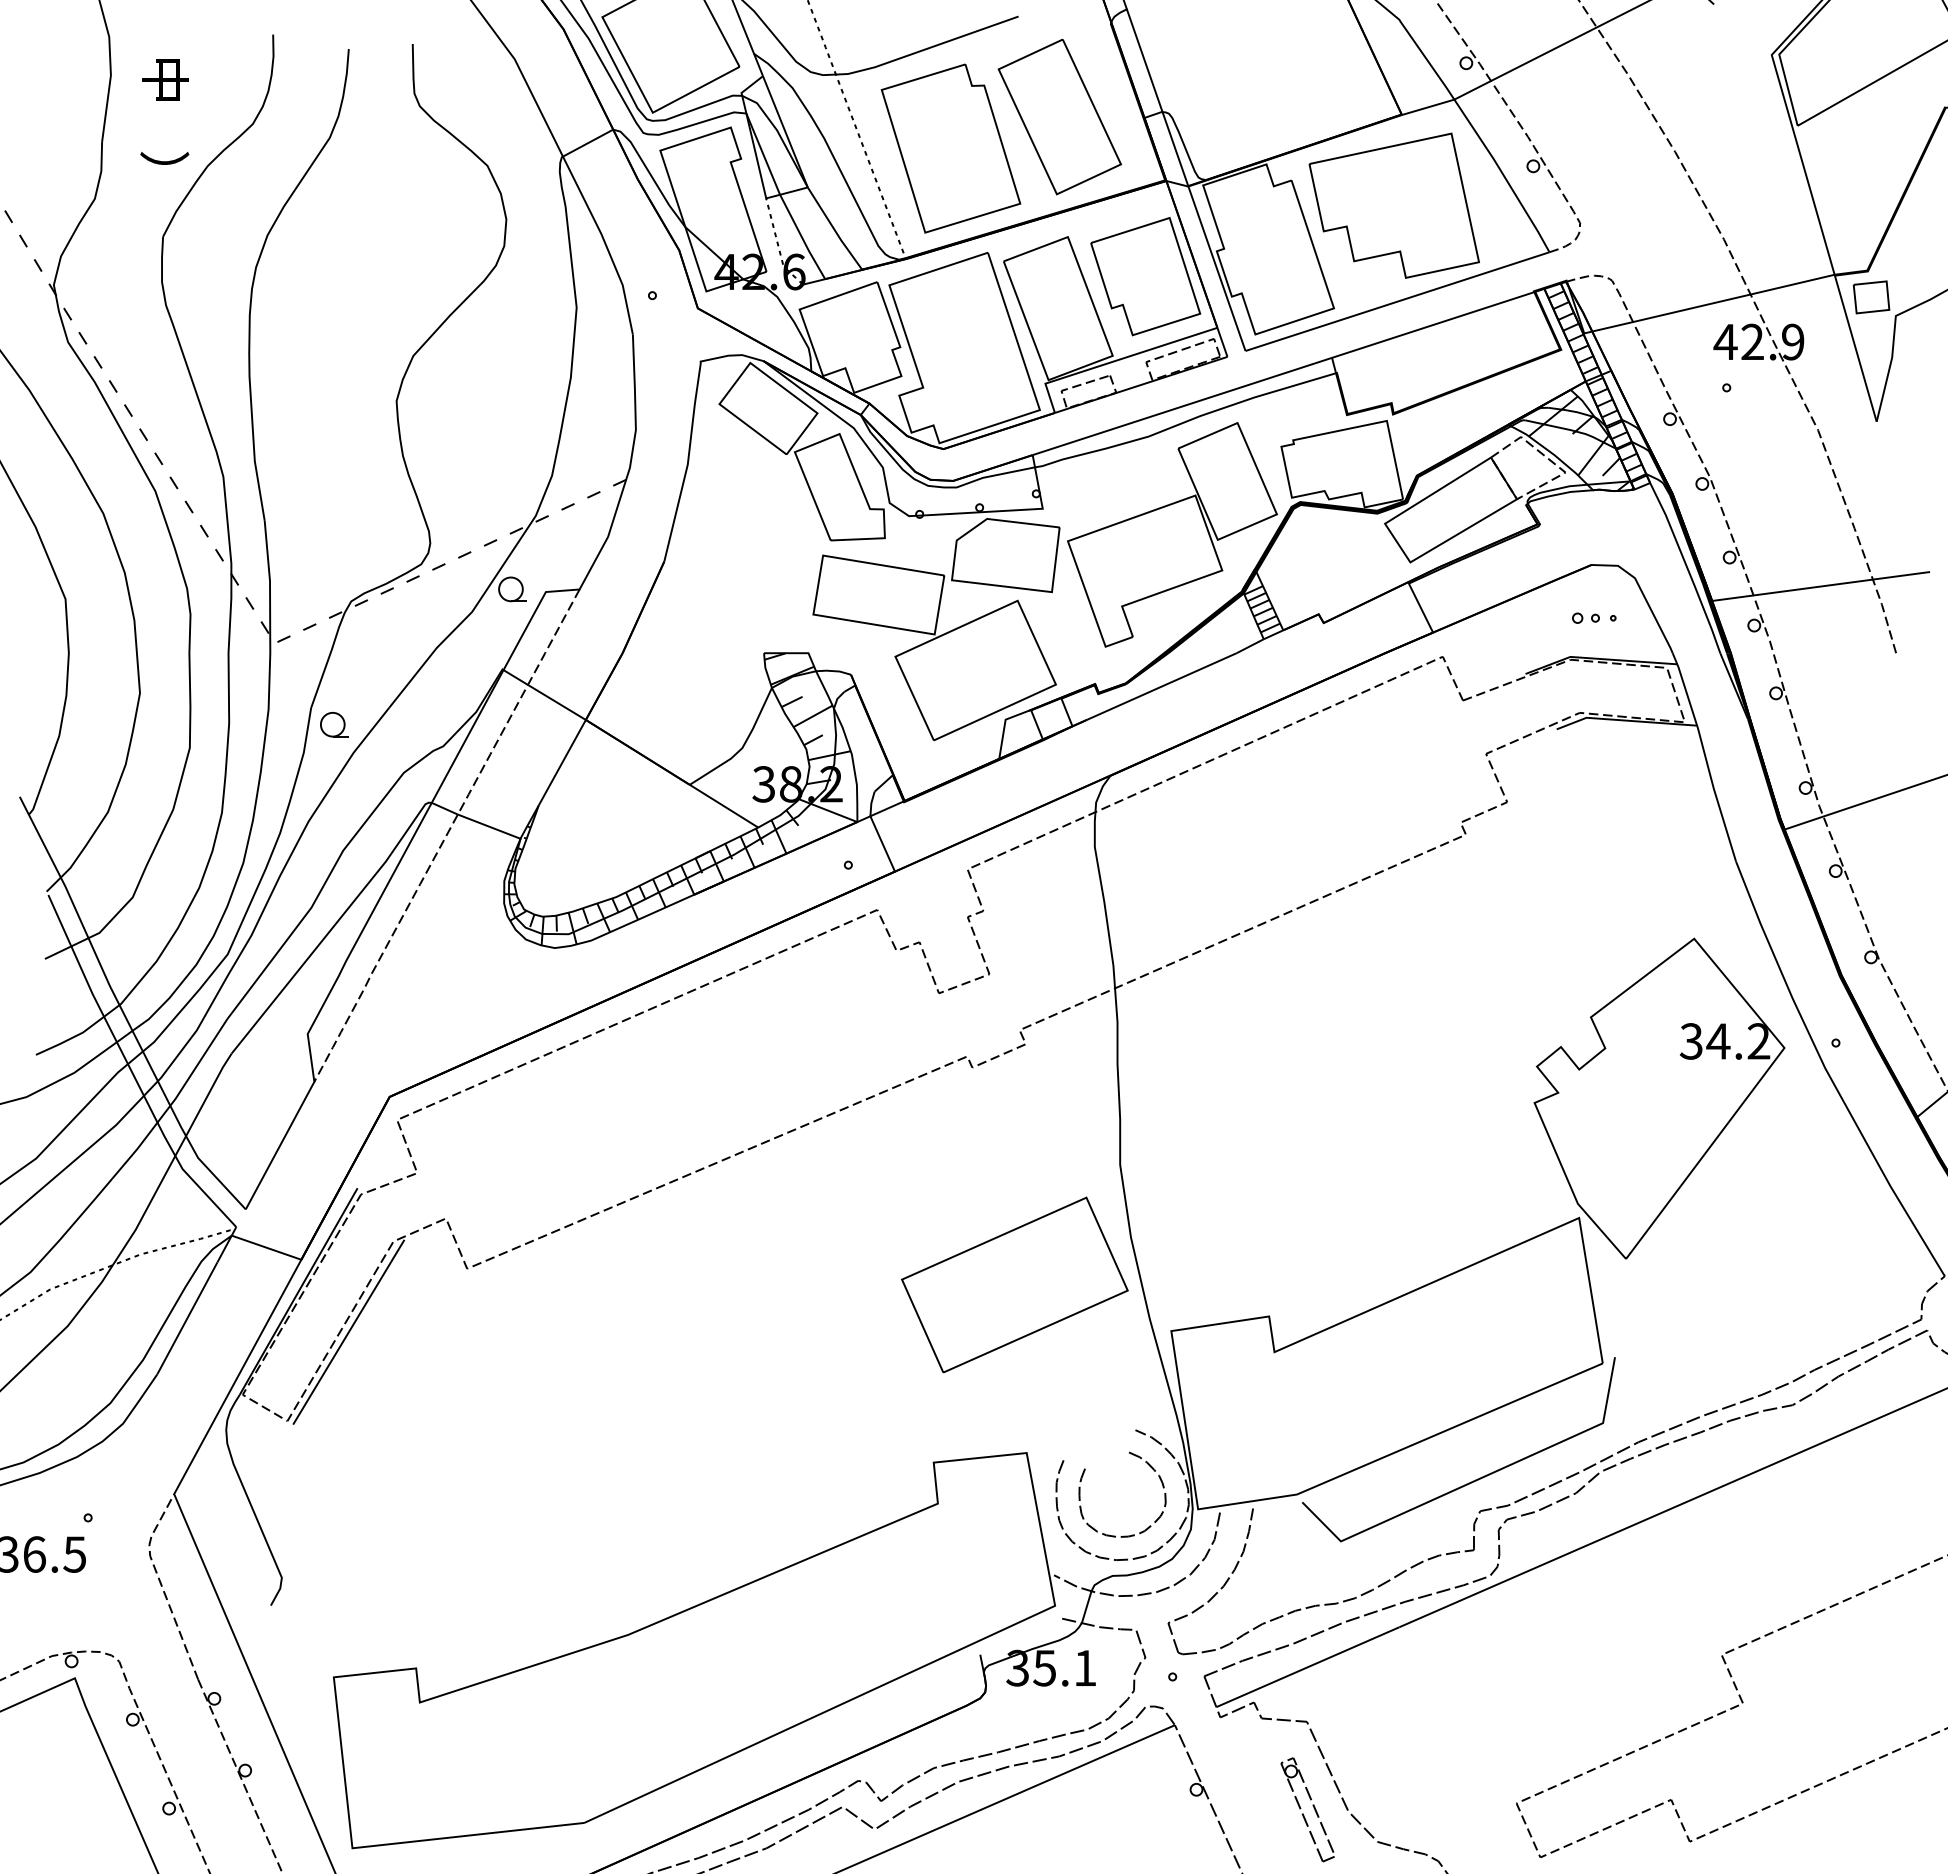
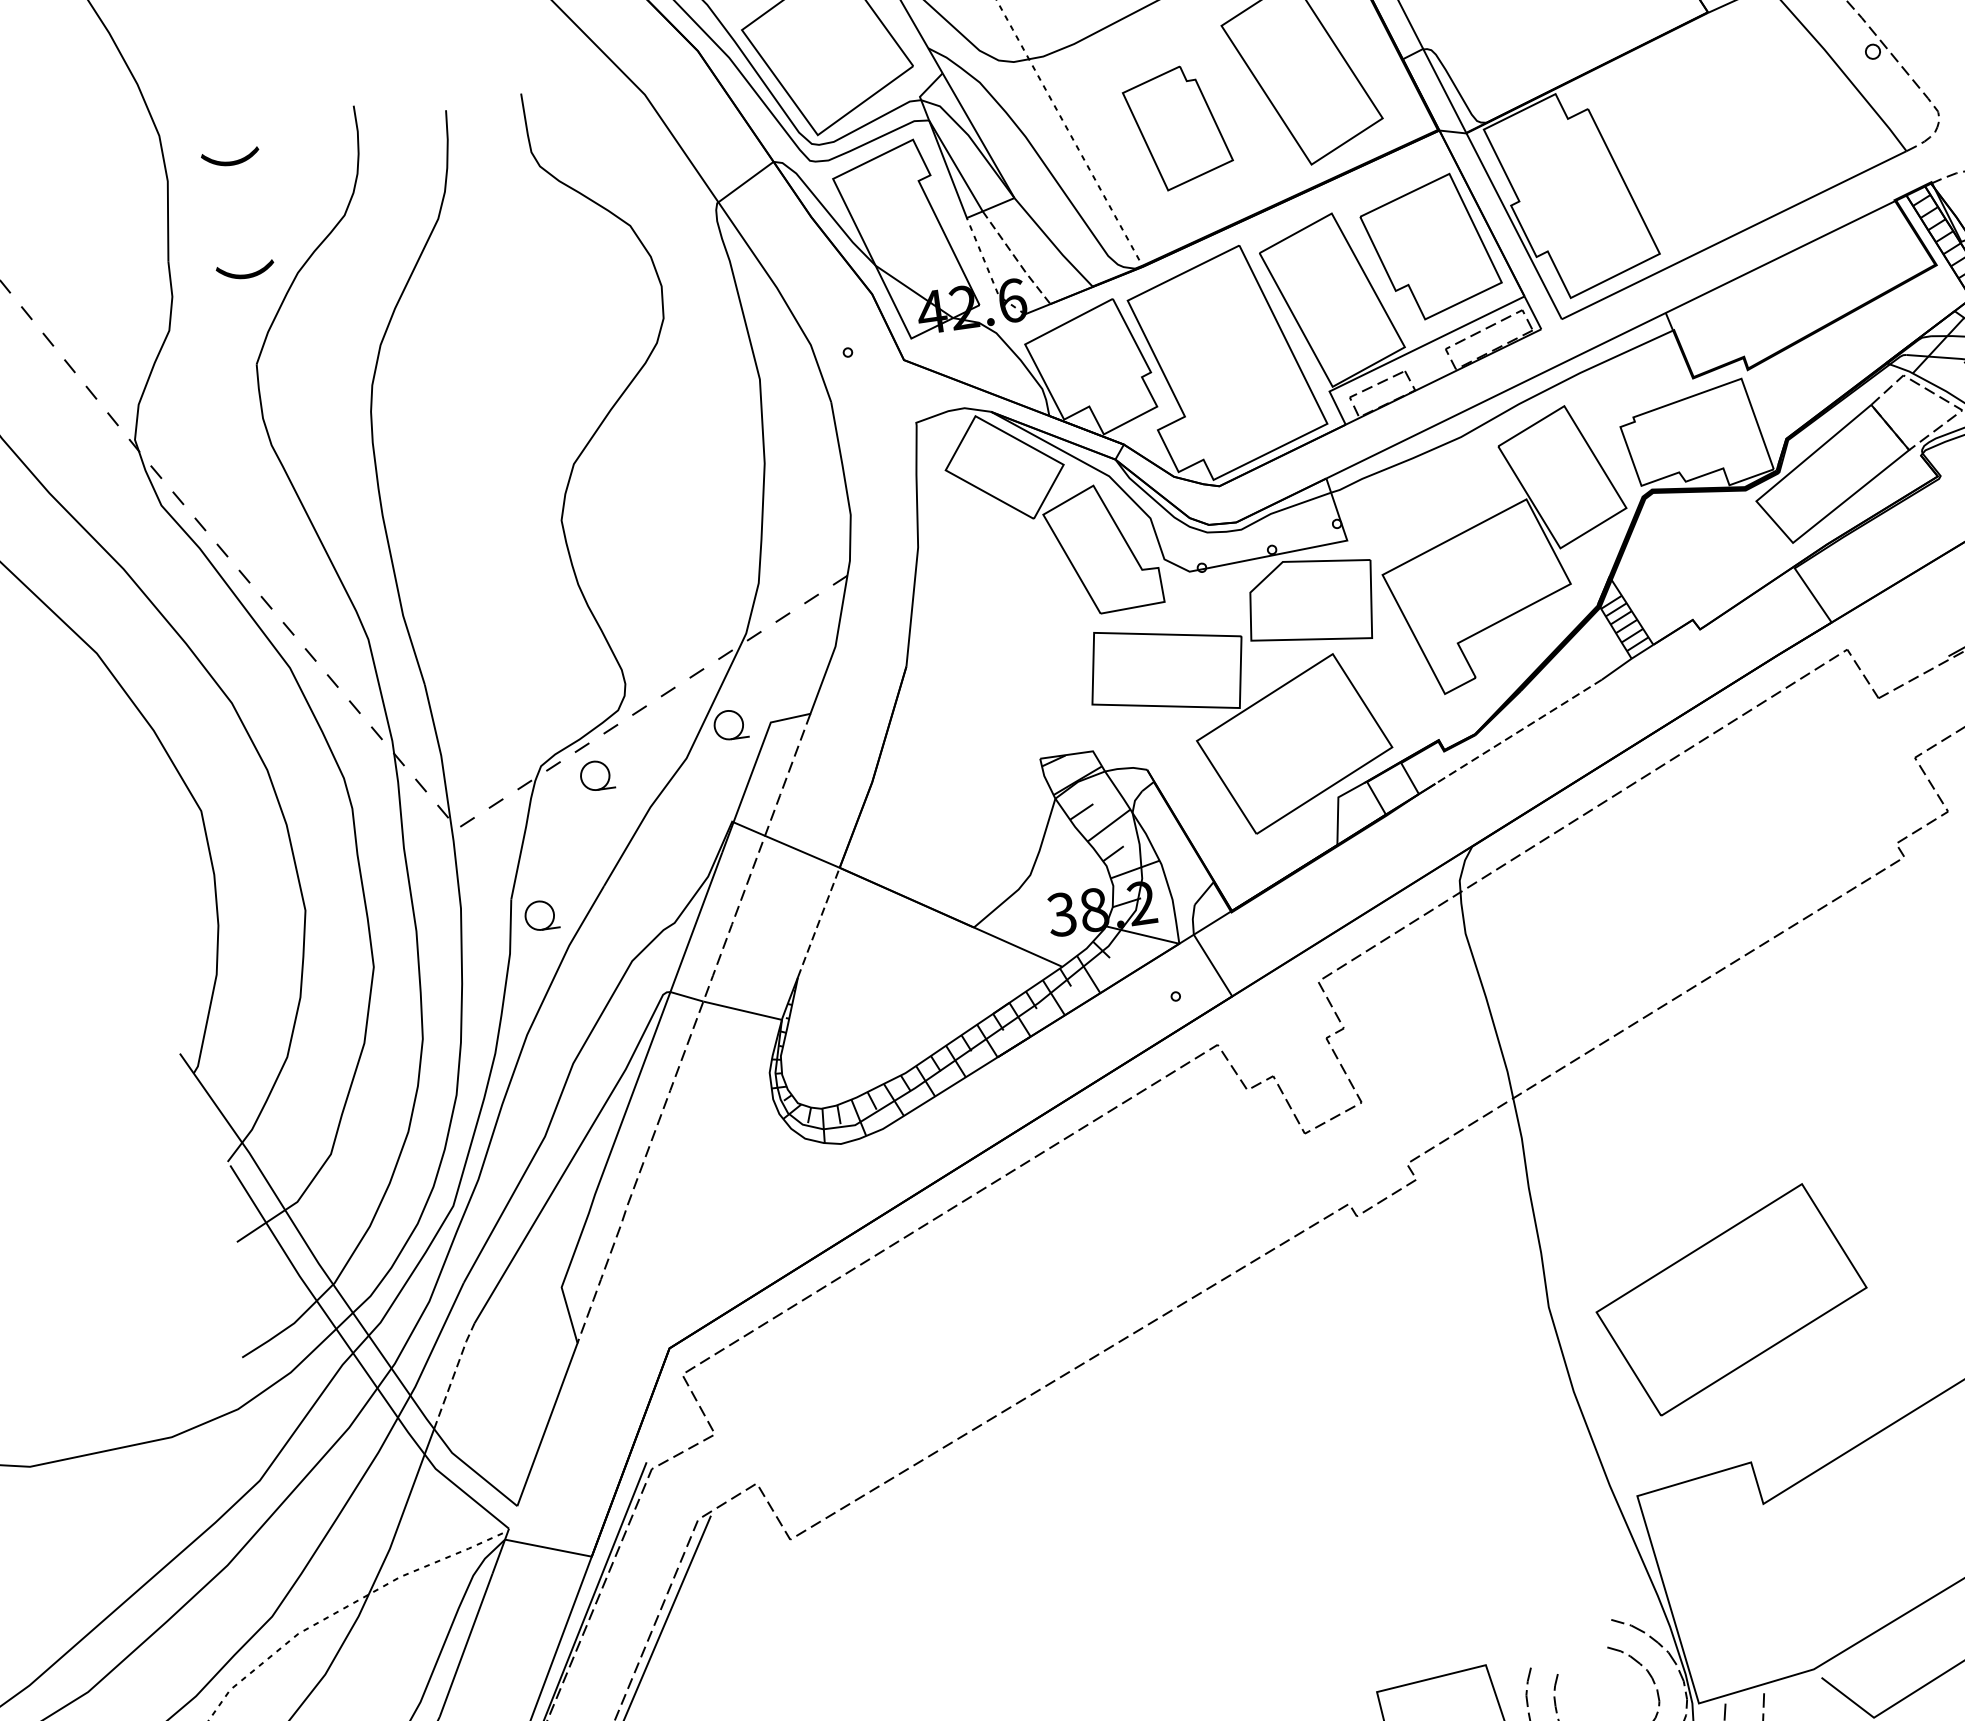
text: (165, 78) -> (233, 175), 中 -> ）
part: (950, 148) -> (1177, 127), size x0.6
part: (1393, 205) -> (1713, 121), removed
line: (802, 237) -> (1016, 258), solid -> dashed
part: (396, 615) -> (597, 775), added
line: (1161, 686) -> (1518, 731), solid -> dashed
line: (562, 762) -> (819, 922), solid -> dashed
line: (208, 1093) -> (453, 1374), solid -> dashed
part: (1014, 1284) -> (1731, 1299), moved

